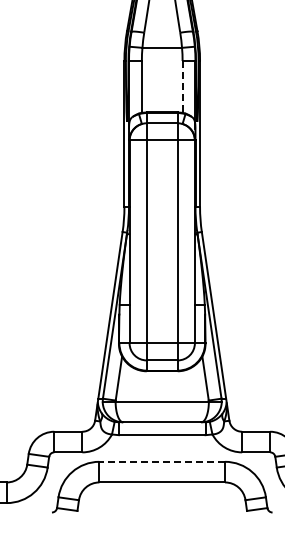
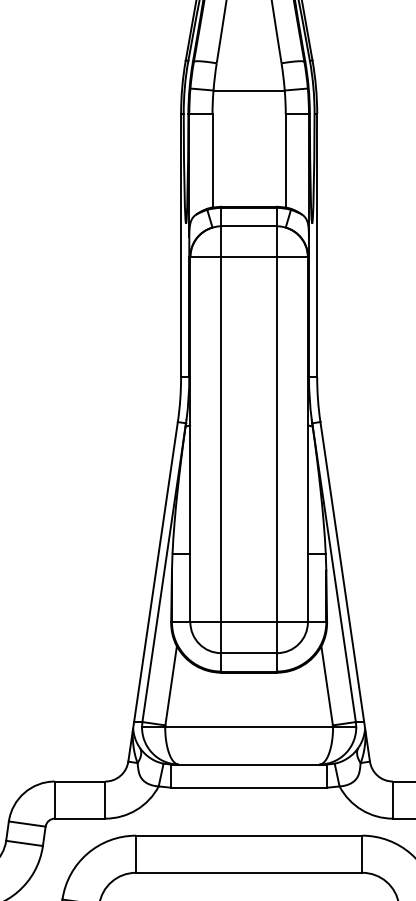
line: (182, 86) -> (285, 160), dashed -> solid
line: (162, 461) -> (249, 835), dashed -> solid

